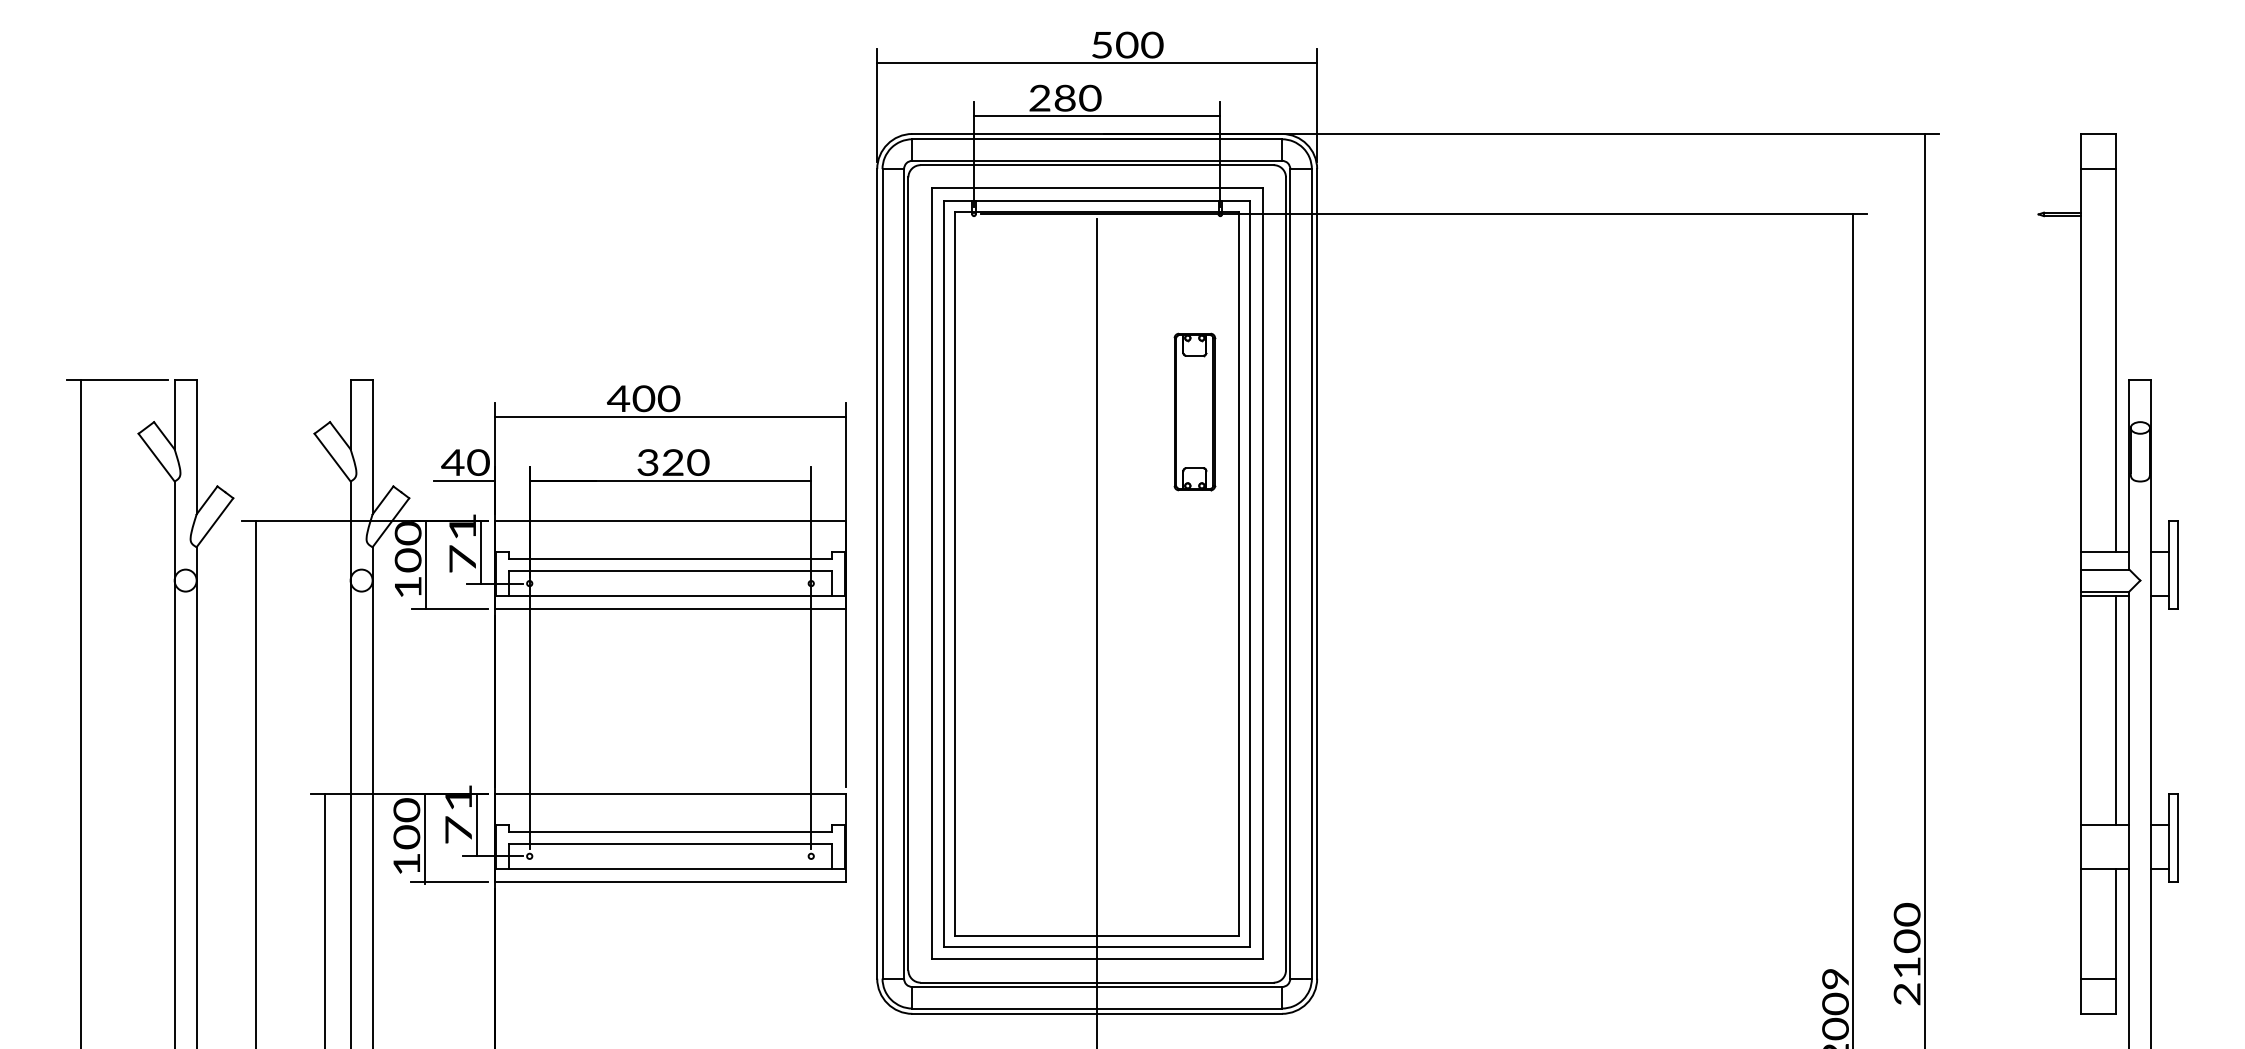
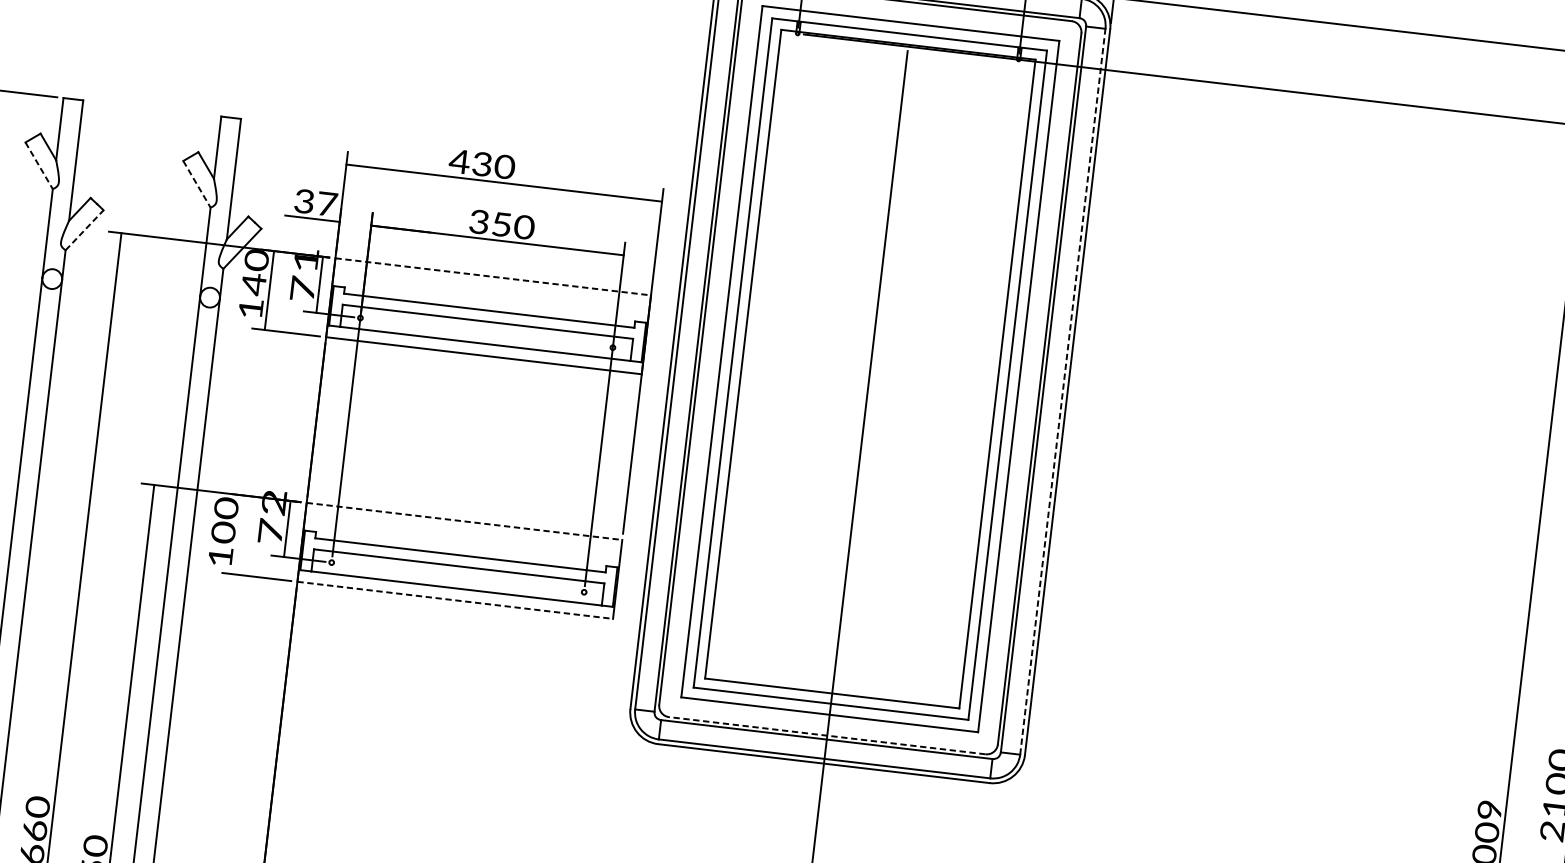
text: (643, 398) -> (481, 164), 400 -> 430
part: (1194, 411) -> (974, 233), removed
line: (156, 457) -> (39, 165), solid -> dashed
line: (332, 457) -> (196, 184), solid -> dashed
text: (465, 462) -> (315, 202), 40 -> 37
text: (672, 462) -> (501, 224), 320 -> 350
line: (670, 521) -> (493, 277), solid -> dashed
line: (214, 522) -> (84, 230), solid -> dashed
text: (407, 560) -> (253, 284), 100 -> 140
line: (1311, 573) -> (1062, 391), solid -> dashed
line: (670, 793) -> (464, 521), solid -> dashed
text: (458, 797) -> (274, 502), 71 -> 72
line: (424, 838) -> (239, 535), removed
line: (670, 881) -> (455, 600), solid -> dashed
line: (1096, 982) -> (826, 735), solid -> dashed

